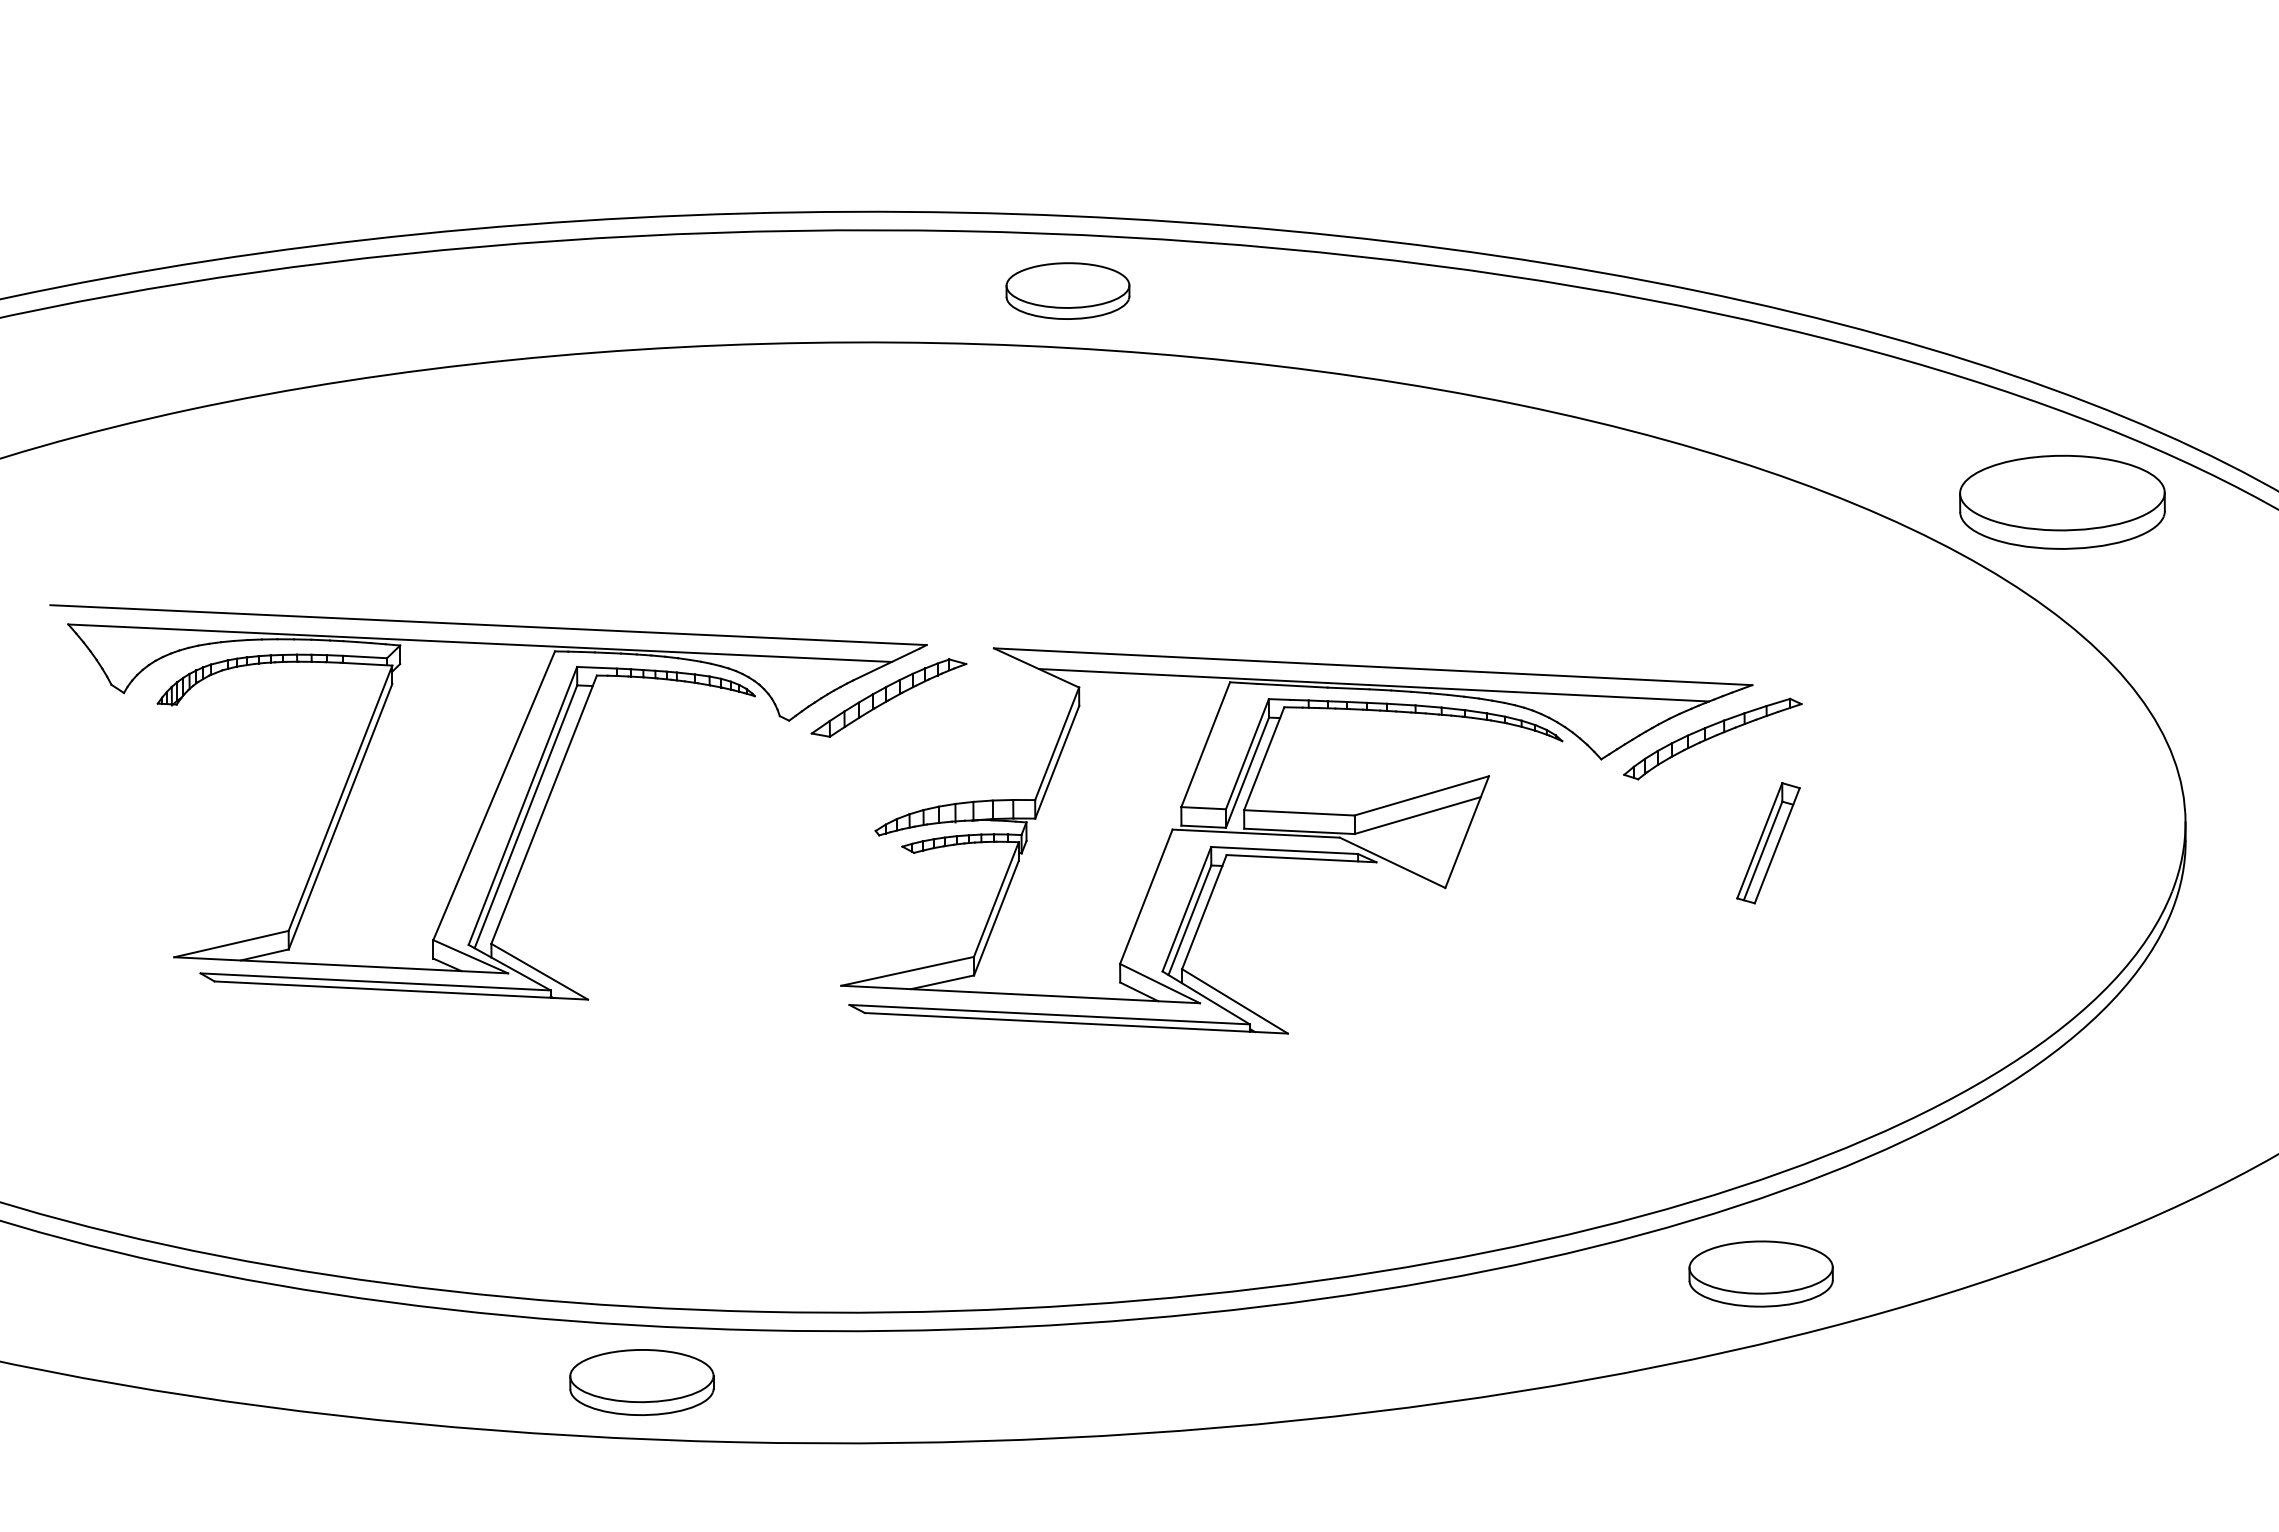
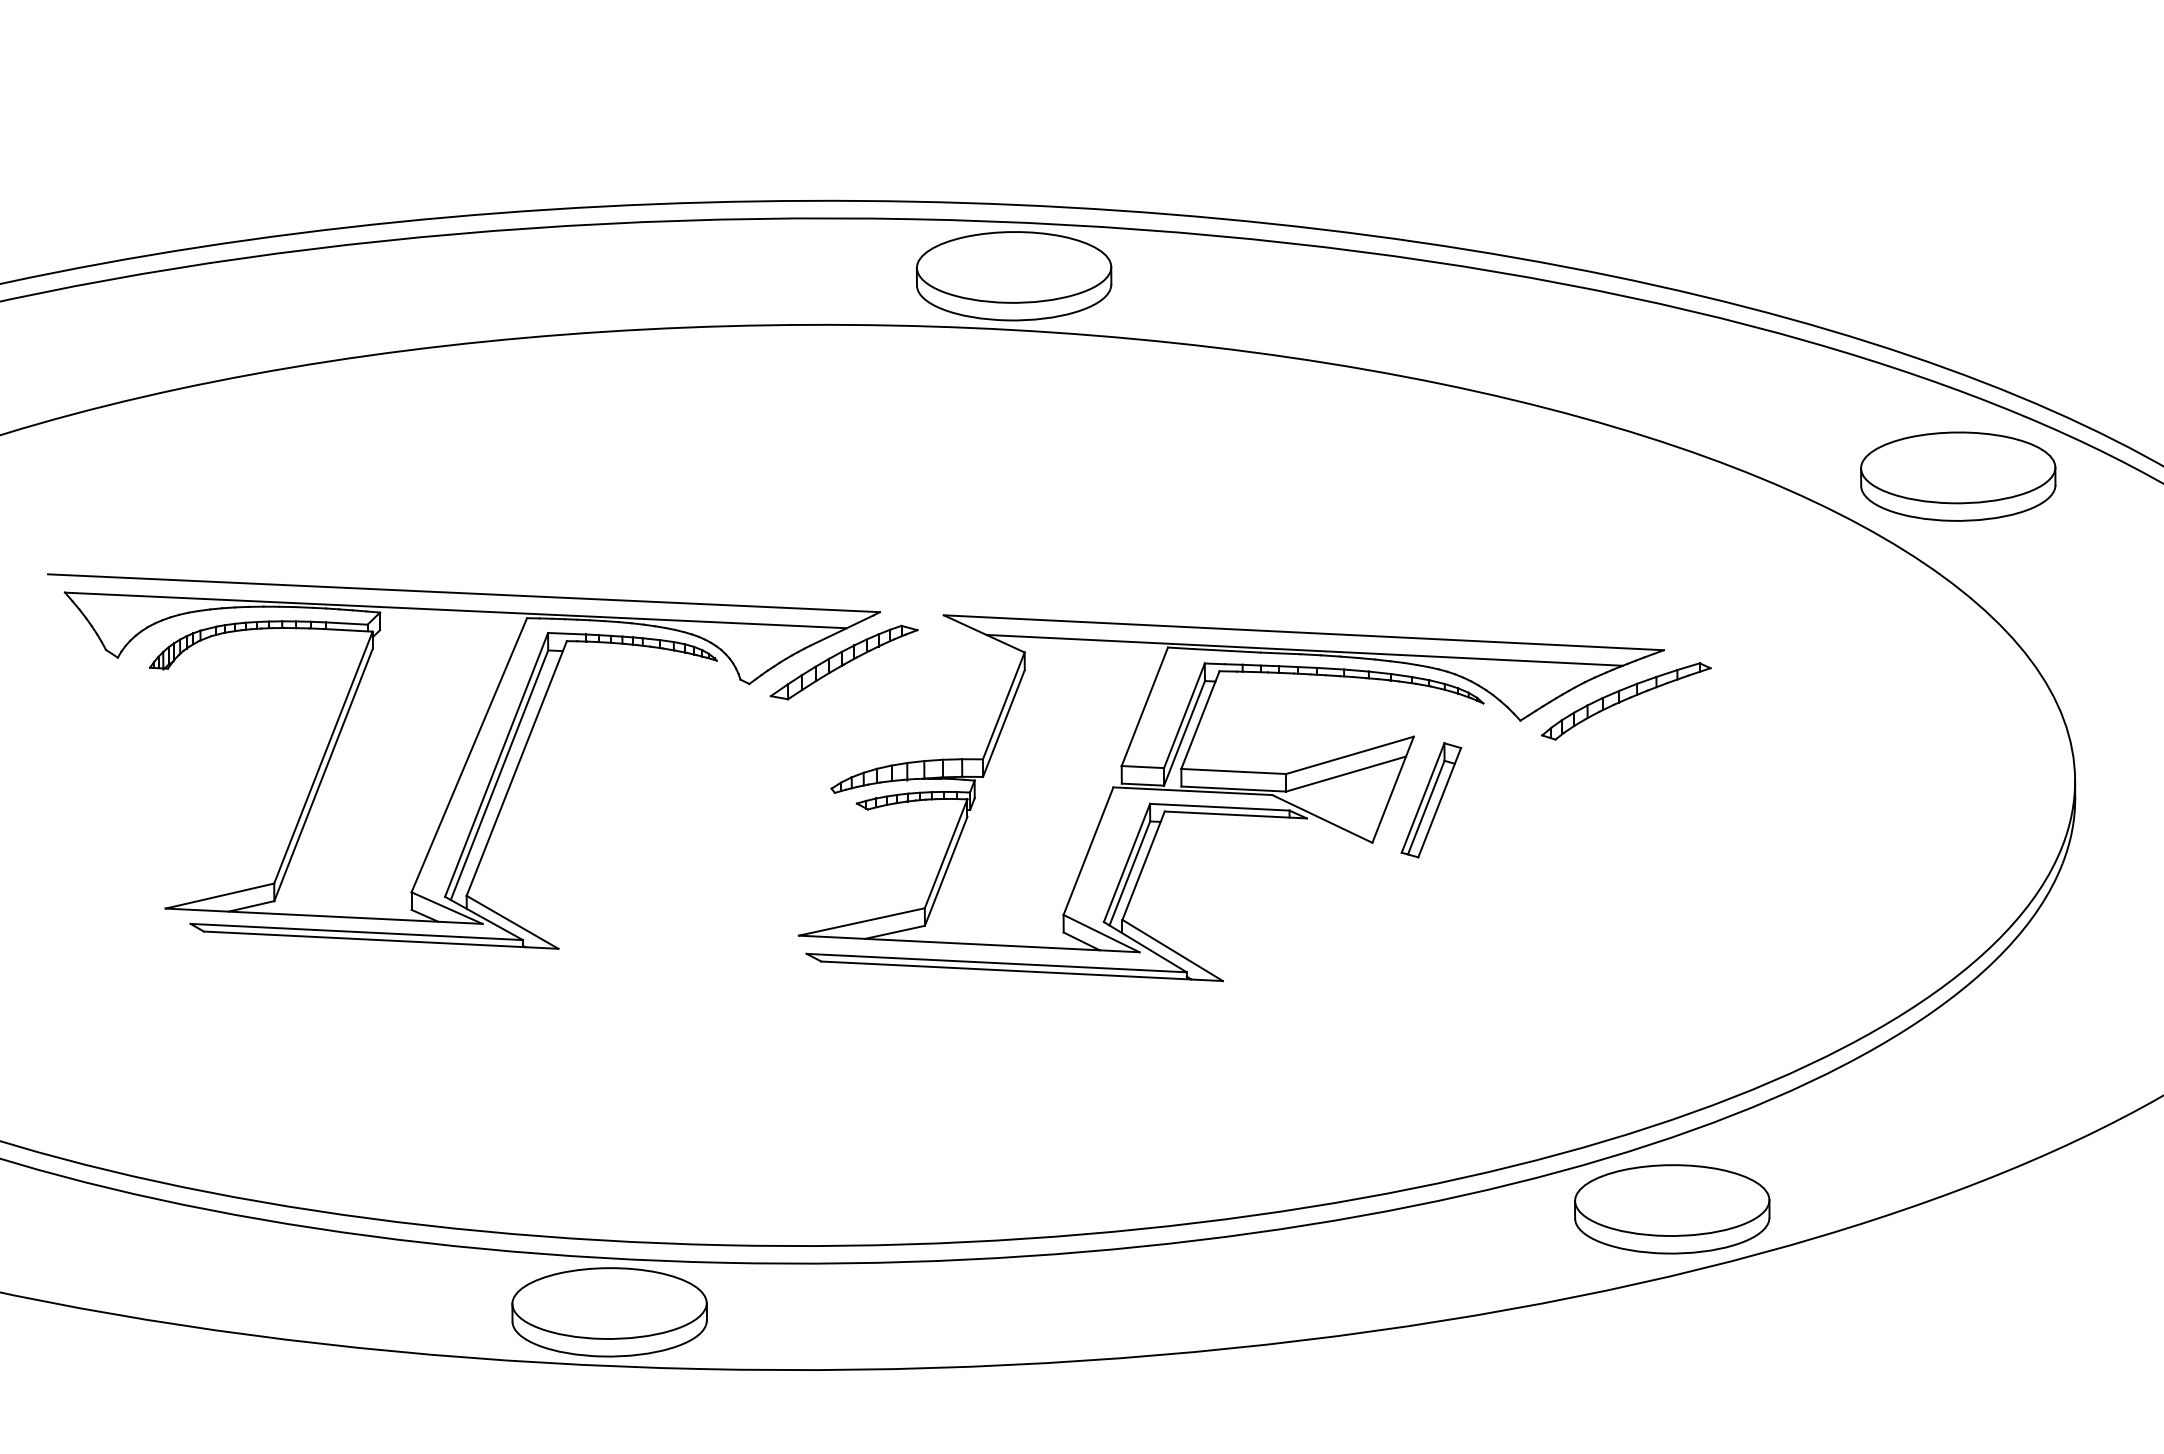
part: (1067, 290) -> (1013, 275), size x1.67
part: (1768, 843) -> (1431, 800), moved
part: (1760, 1273) -> (1671, 1208), size x1.43
part: (641, 1382) -> (609, 1312), size x1.43

